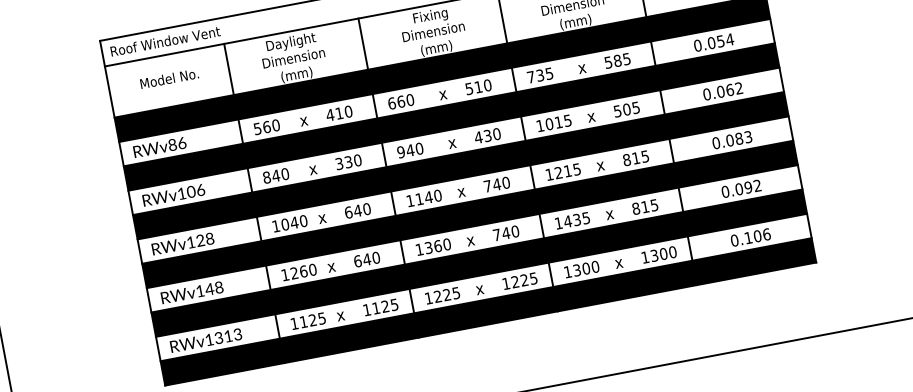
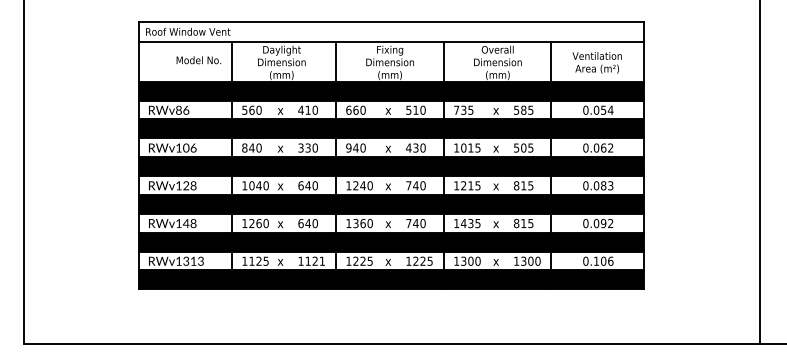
text: (168, 79) -> (198, 60), moved
text: (418, 198) -> (355, 185), 1140 -> 1240
text: (393, 304) -> (321, 260), 1125 -> 1121

